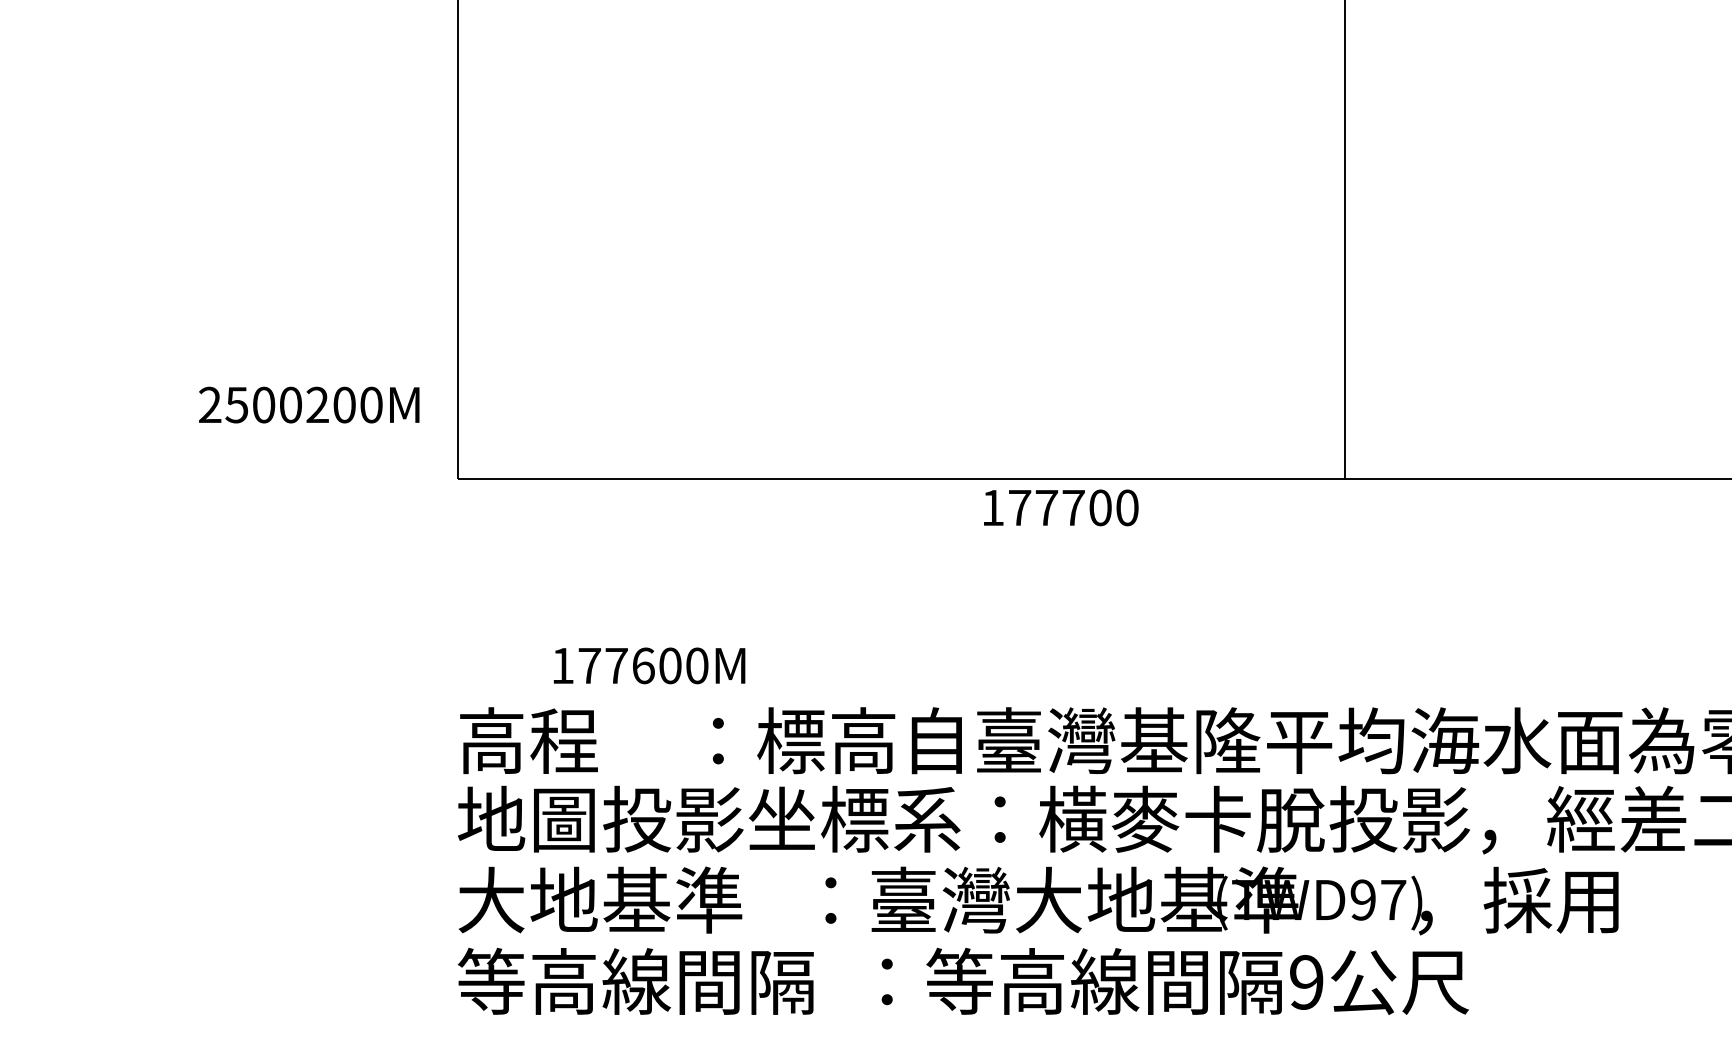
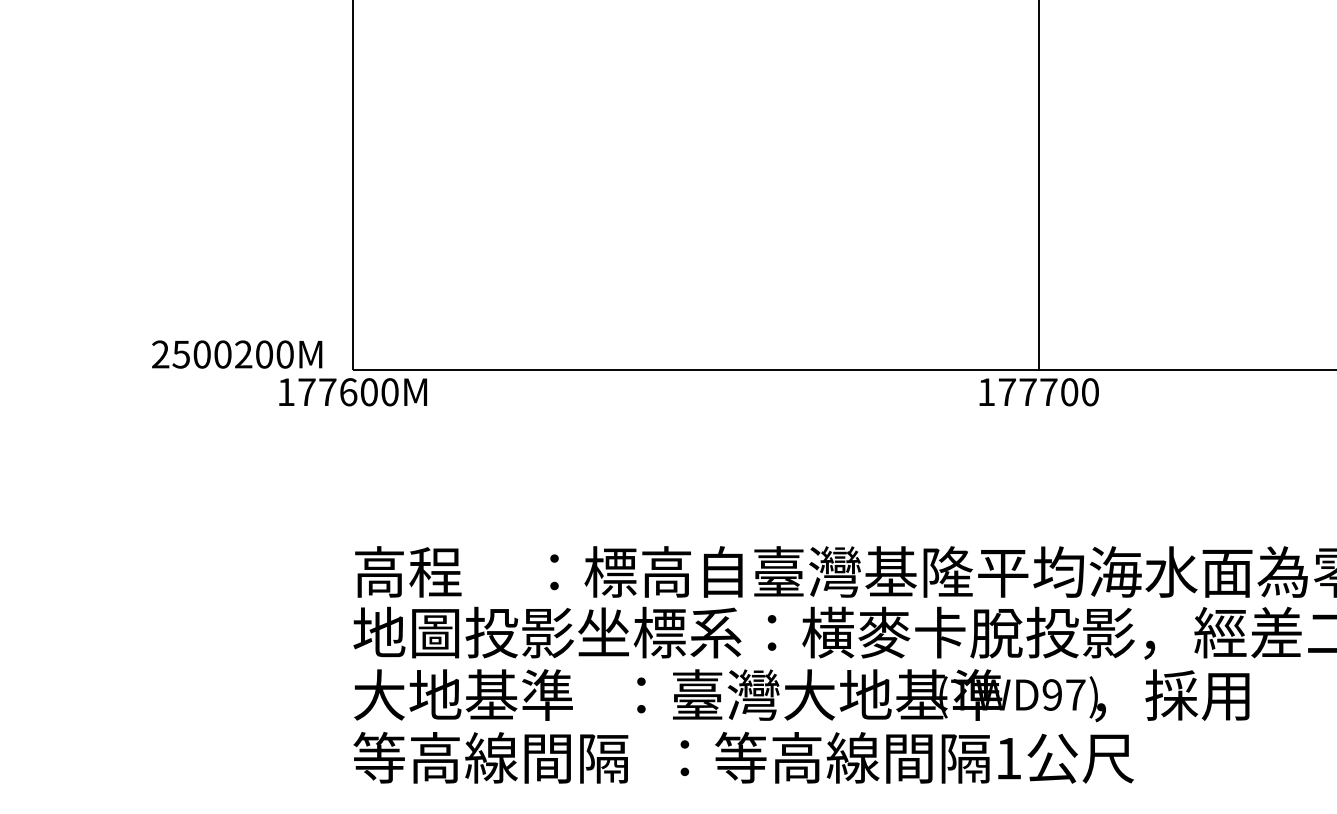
text: (309, 404) -> (237, 354), moved
text: (1061, 507) -> (1039, 391), moved
text: (649, 665) -> (353, 391), moved
text: (1306, 982) -> (1008, 758), 9 -> 1

